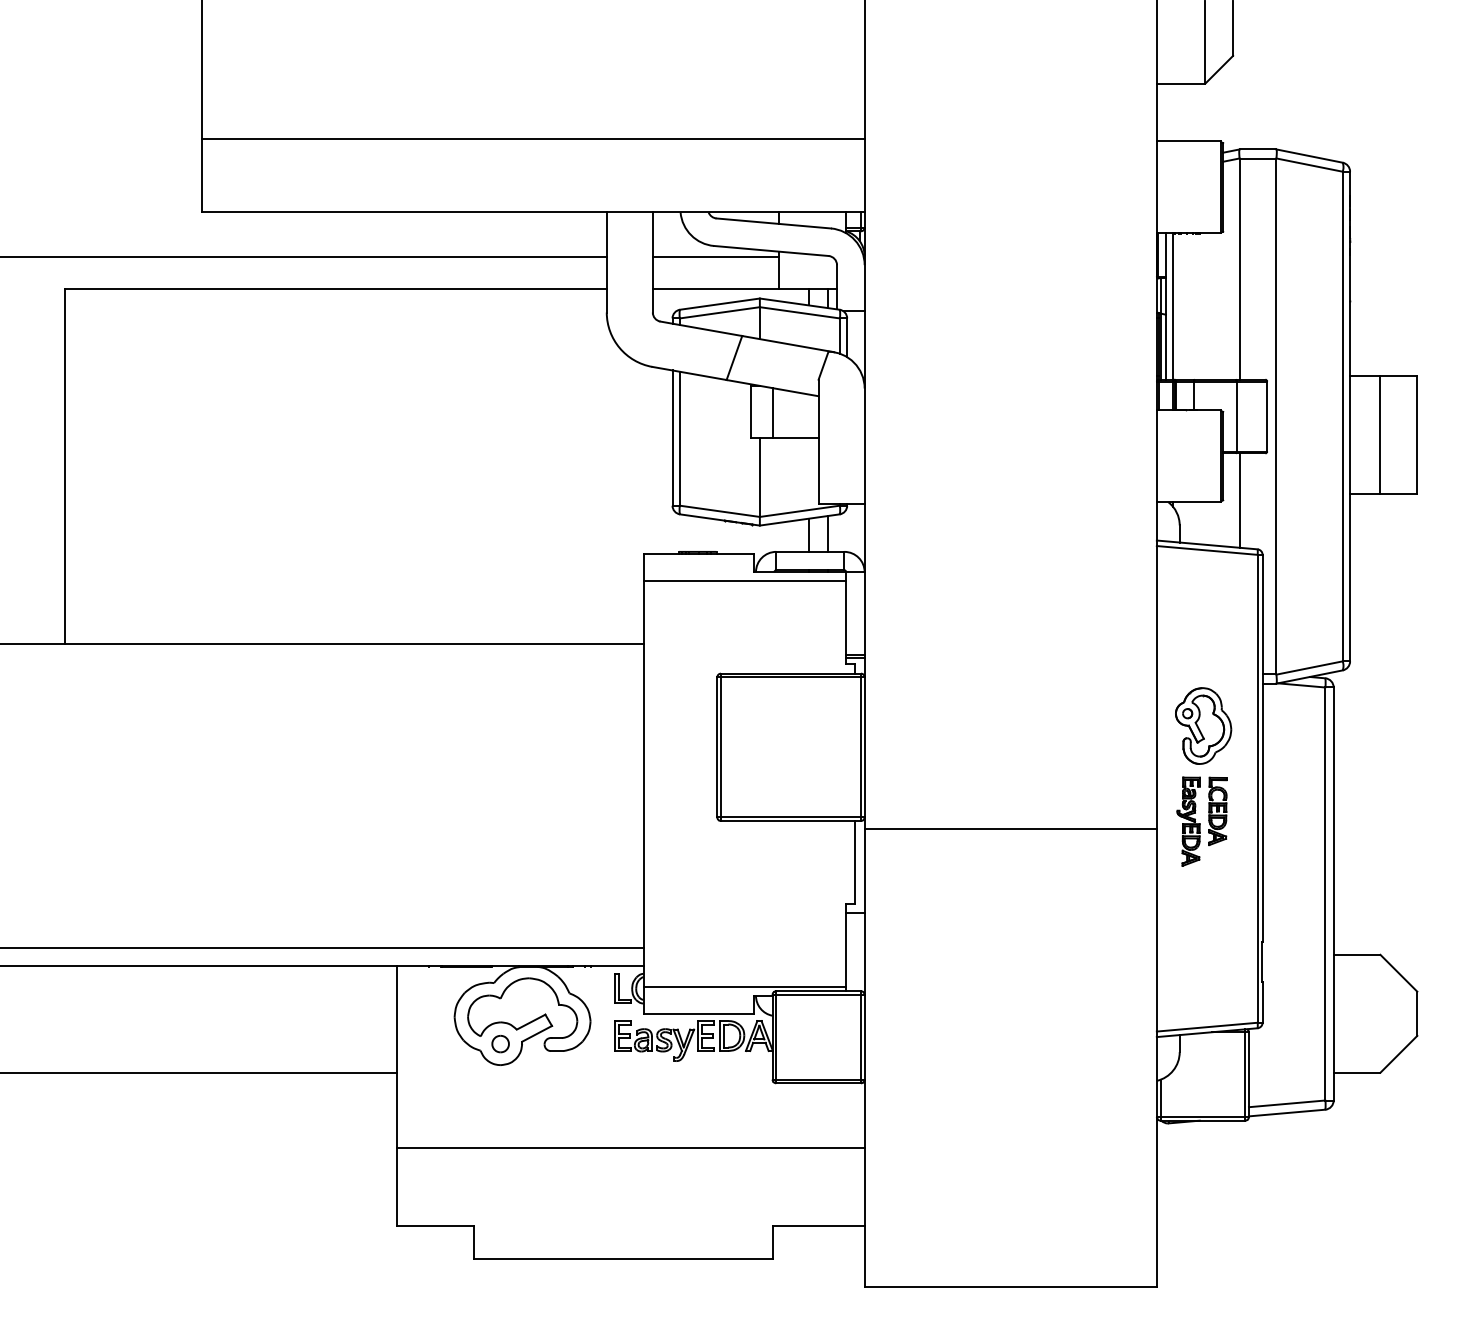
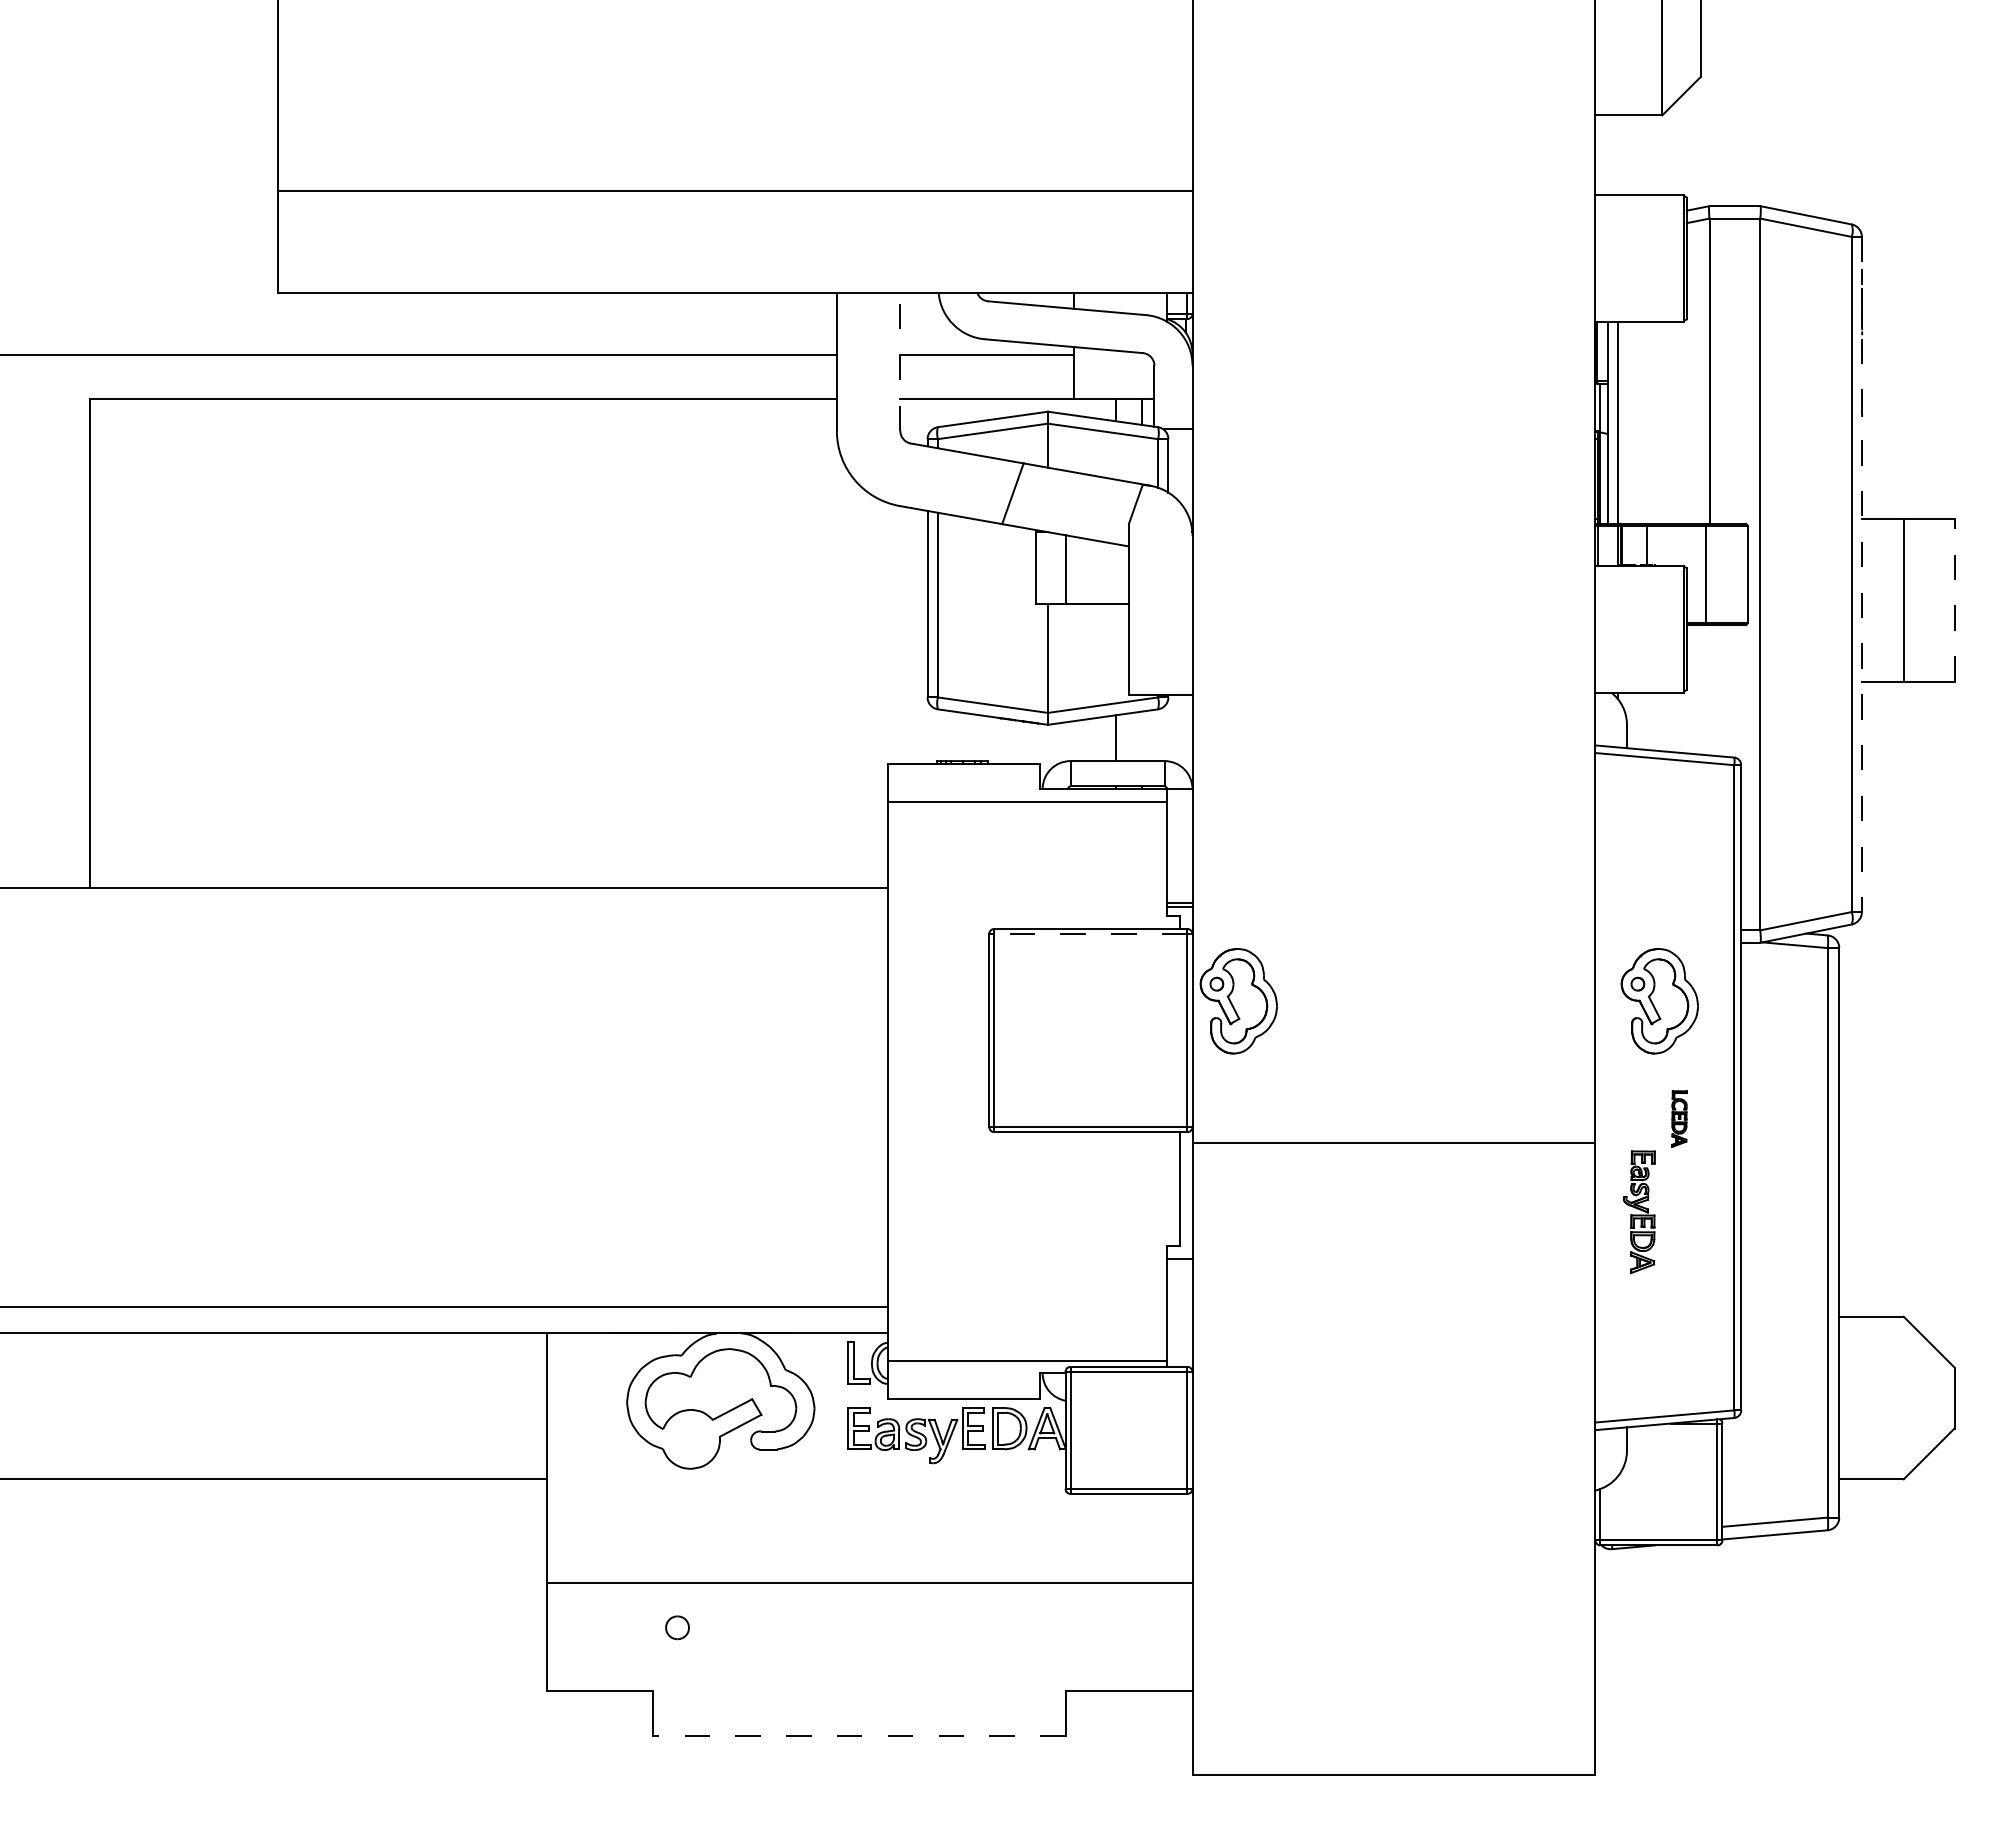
line: (652, 262) -> (900, 362), solid -> dashed
line: (1349, 416) -> (1861, 574), solid -> dashed
line: (1417, 434) -> (1954, 599), solid -> dashed
line: (1239, 500) -> (1709, 690), removed
line: (827, 534) -> (1141, 736), removed
line: (790, 677) -> (1090, 934), solid -> dashed
part: (893, 727) -> (1232, 1003), added
part: (1217, 811) -> (1679, 1118), size x0.6
part: (1188, 821) -> (1638, 1212), moved
part: (500, 1043) -> (677, 1627), moved
line: (623, 1258) -> (859, 1735), solid -> dashed

